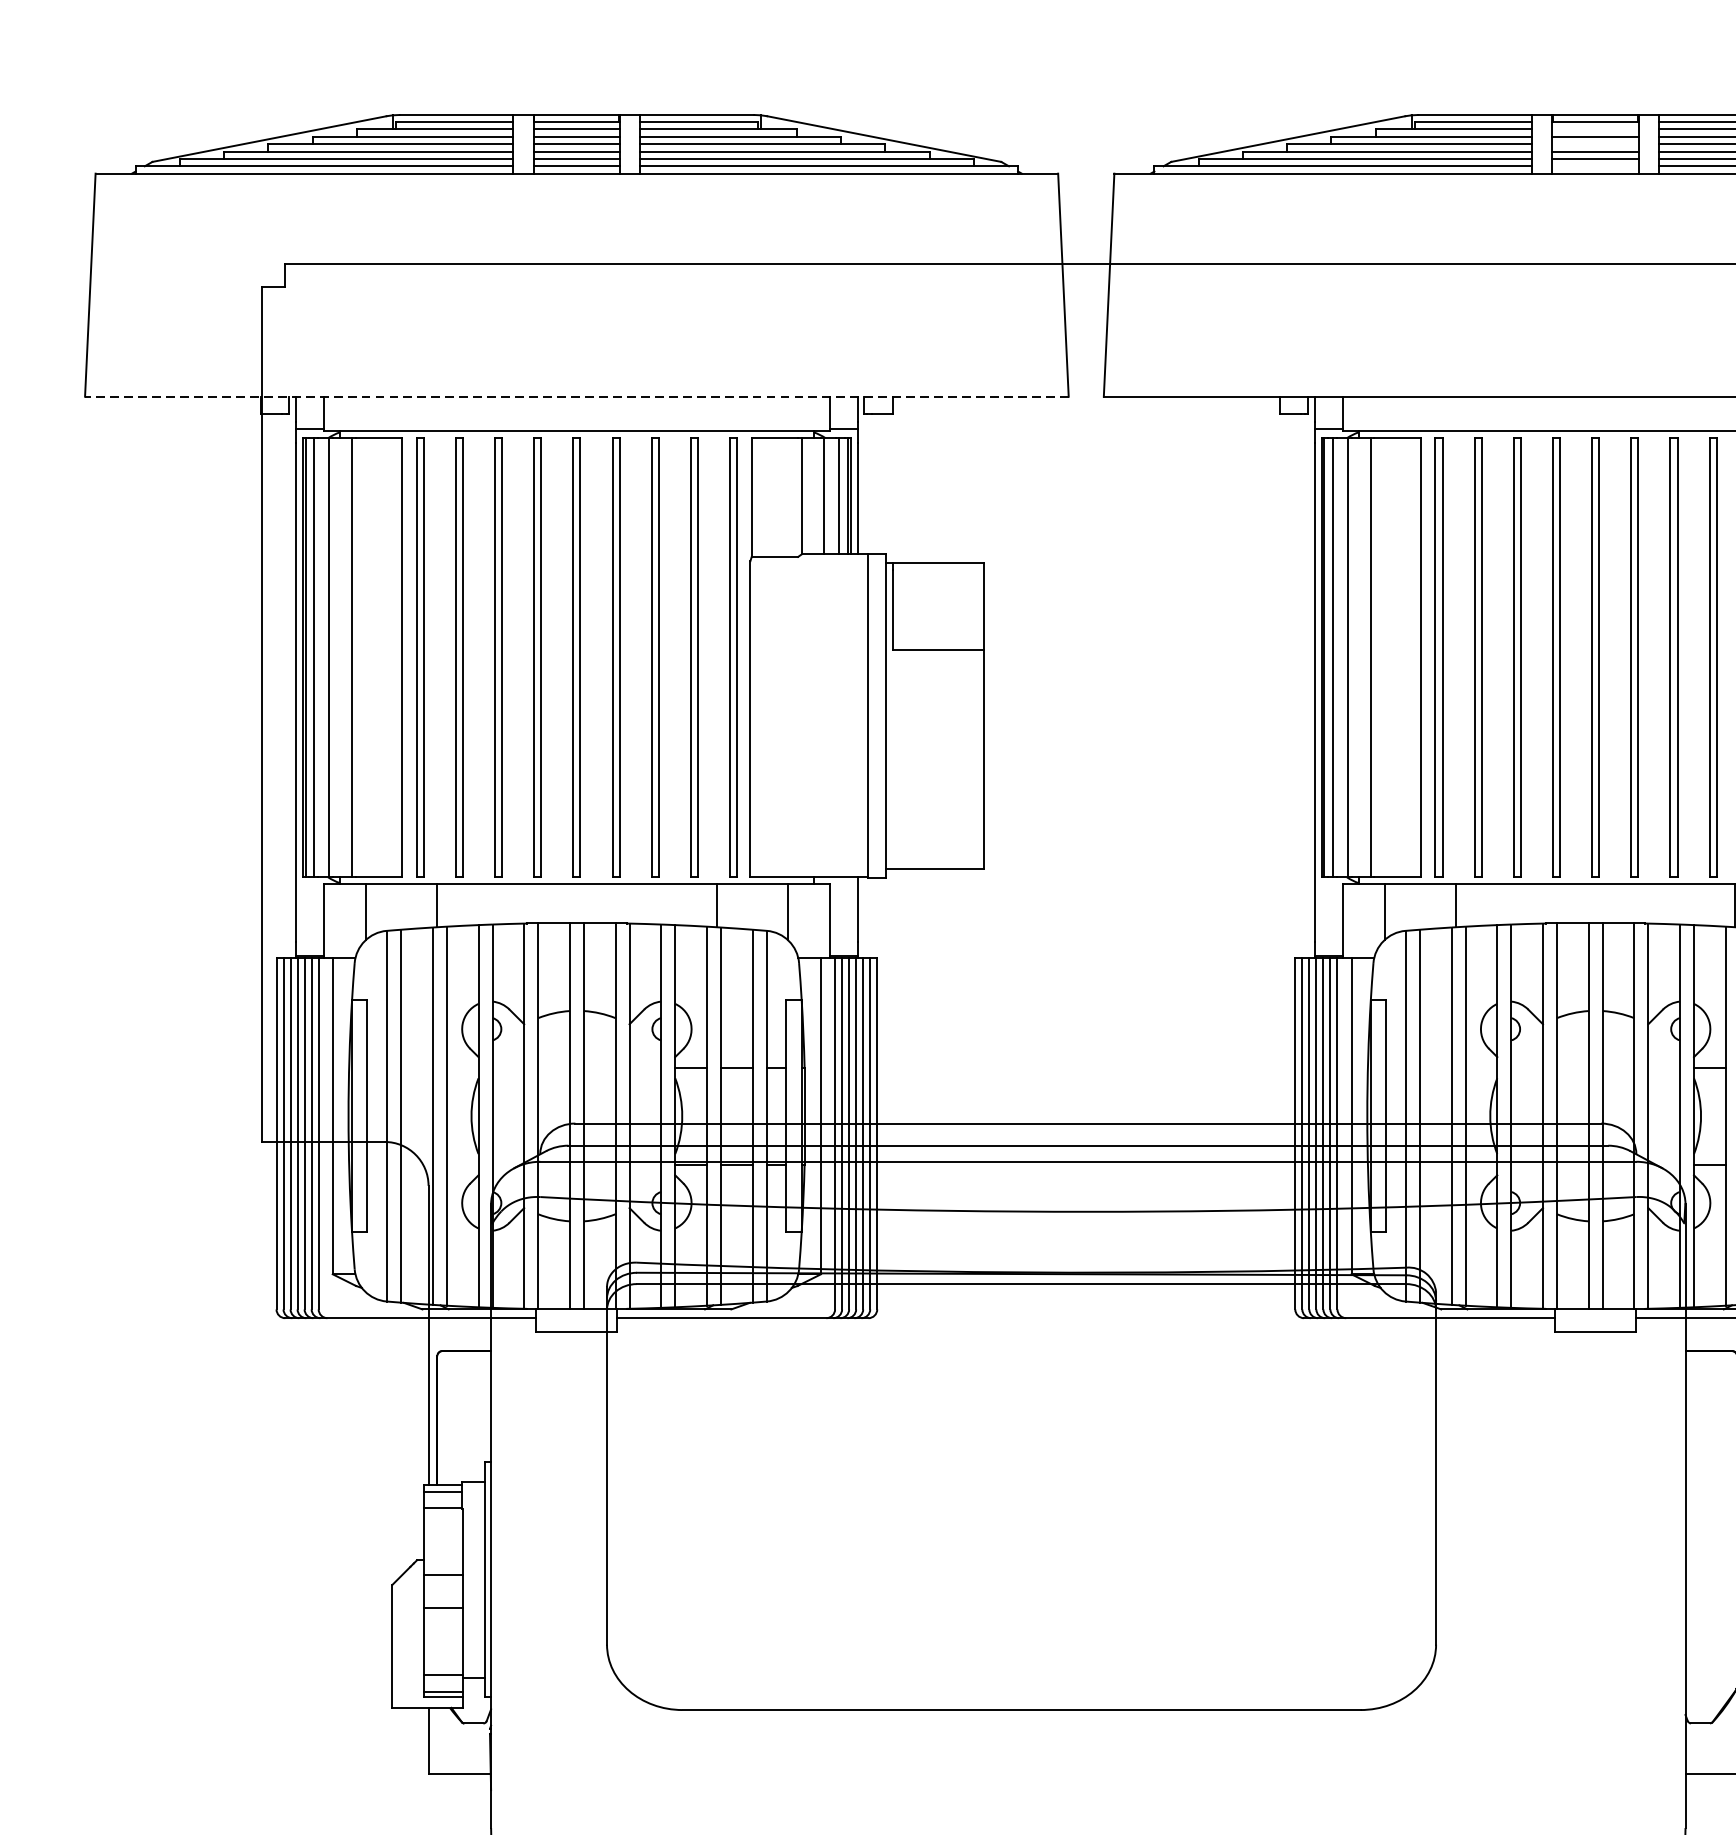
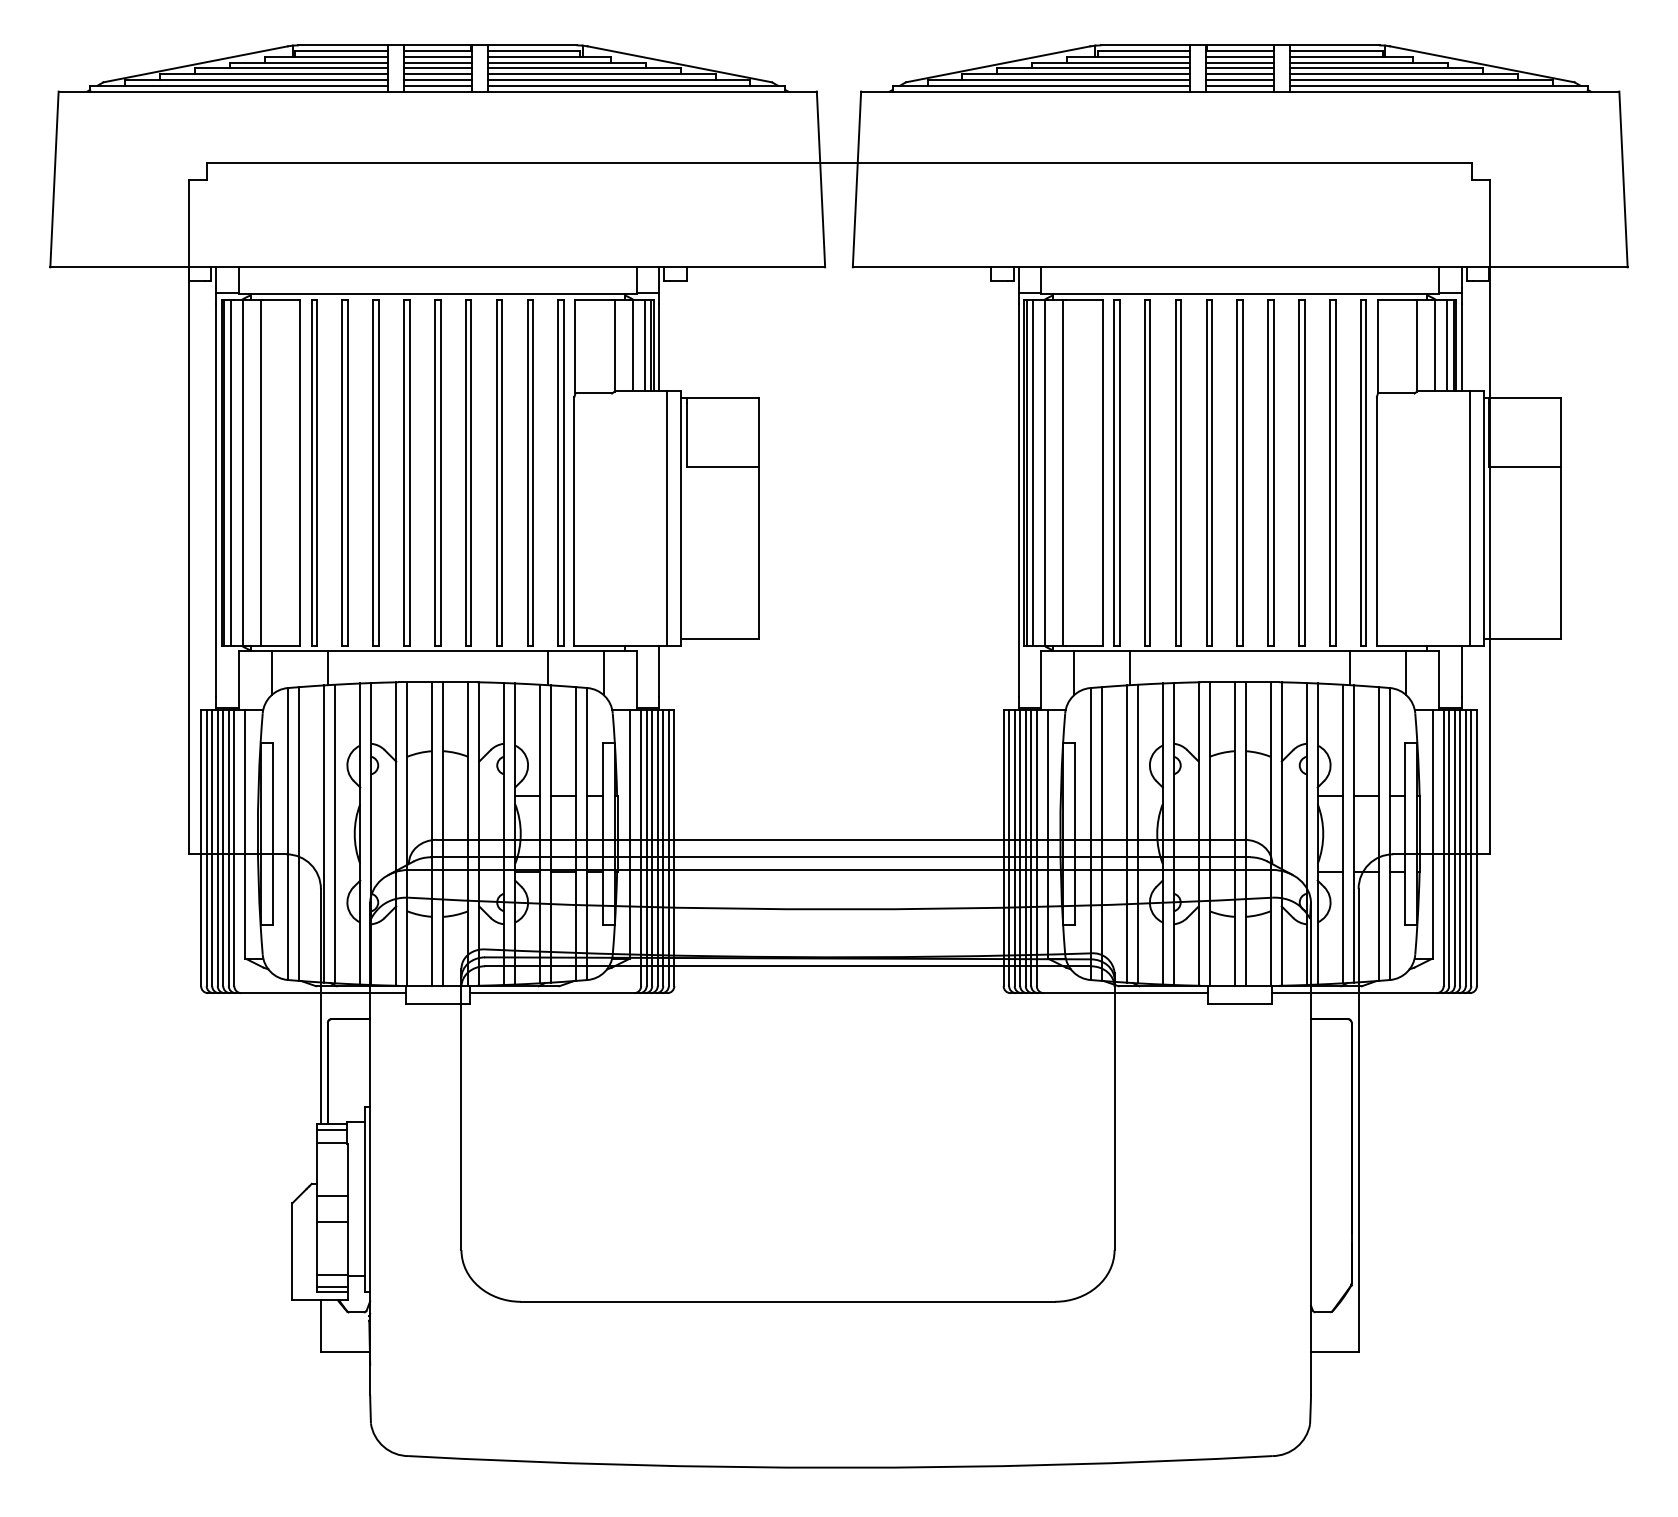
line: (1595, 129) -> (1240, 56), added
line: (1595, 144) -> (1240, 68), added
line: (1595, 165) -> (1240, 85), added
line: (576, 396) -> (437, 267), dashed -> solid

